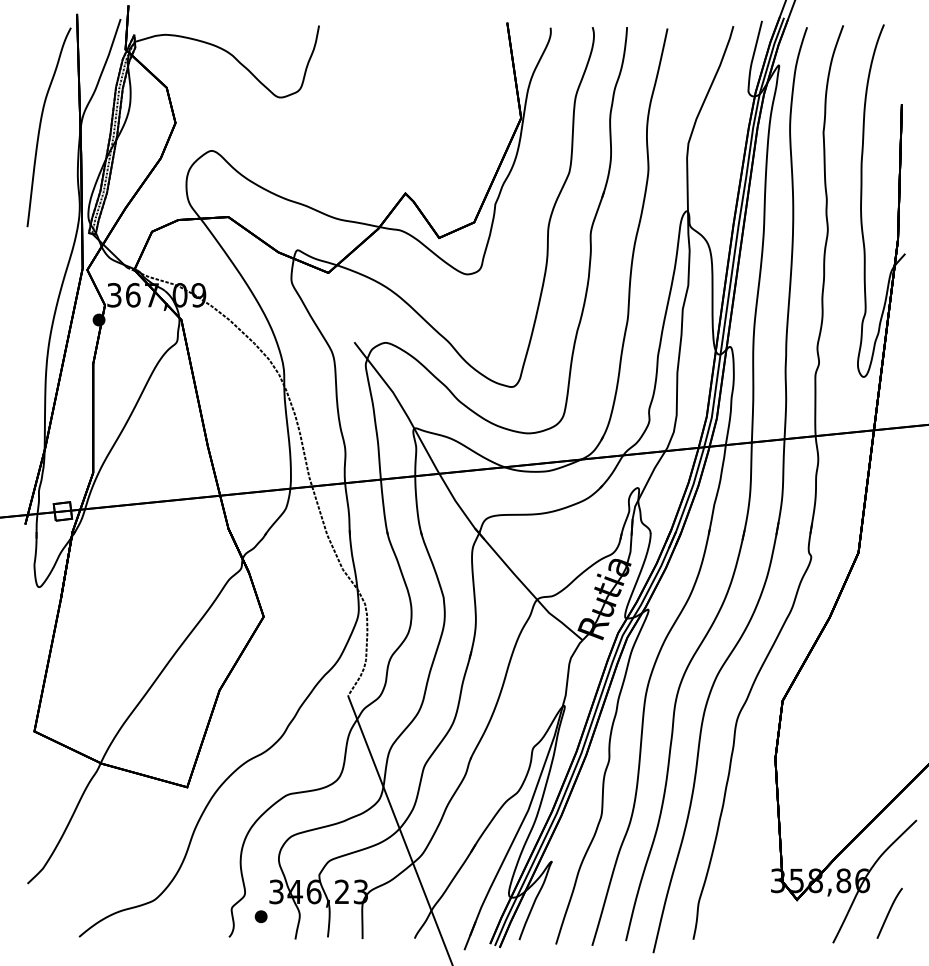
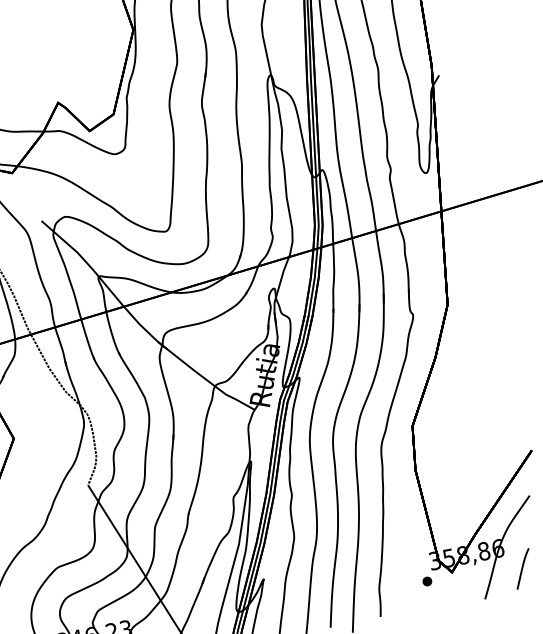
part: (762, 905) -> (427, 581), added

